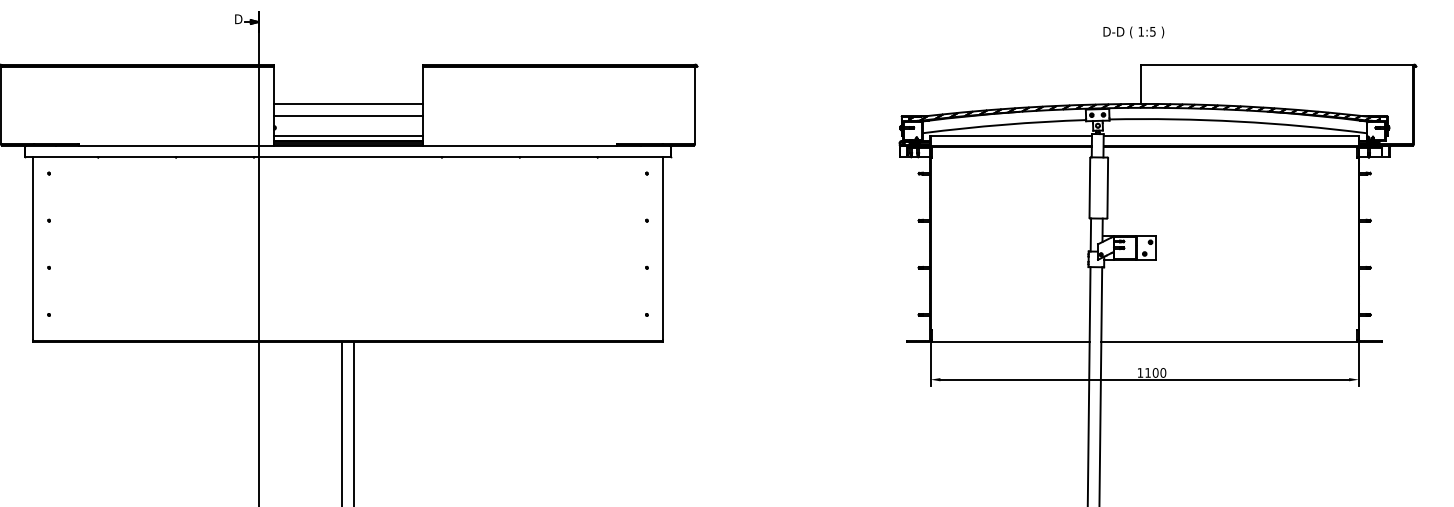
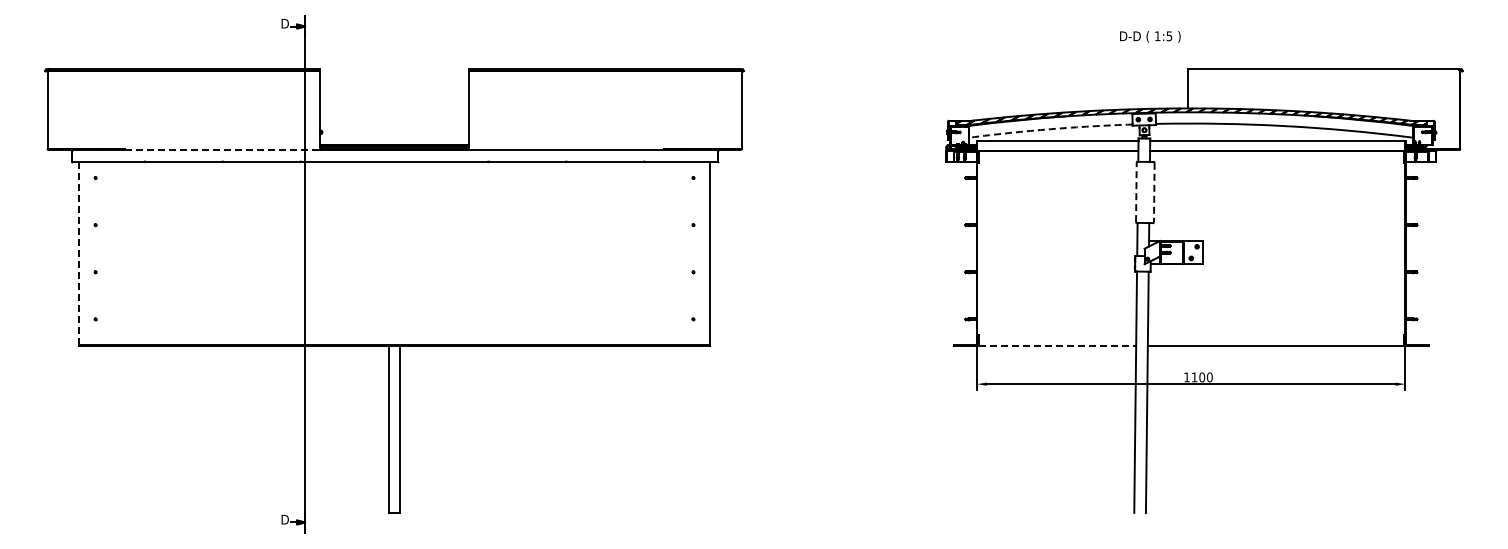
text: (1133, 32) -> (1150, 36), moved
line: (347, 104) -> (394, 108), removed
line: (347, 116) -> (394, 120), removed
arc: (1003, 125) -> (1050, 129), solid -> dashed
line: (347, 136) -> (394, 140), removed
line: (176, 146) -> (223, 150), solid -> dashed
line: (1089, 188) -> (1136, 192), solid -> dashed
line: (1107, 188) -> (1154, 192), solid -> dashed
line: (32, 248) -> (79, 252), solid -> dashed
line: (1010, 342) -> (1057, 346), solid -> dashed

